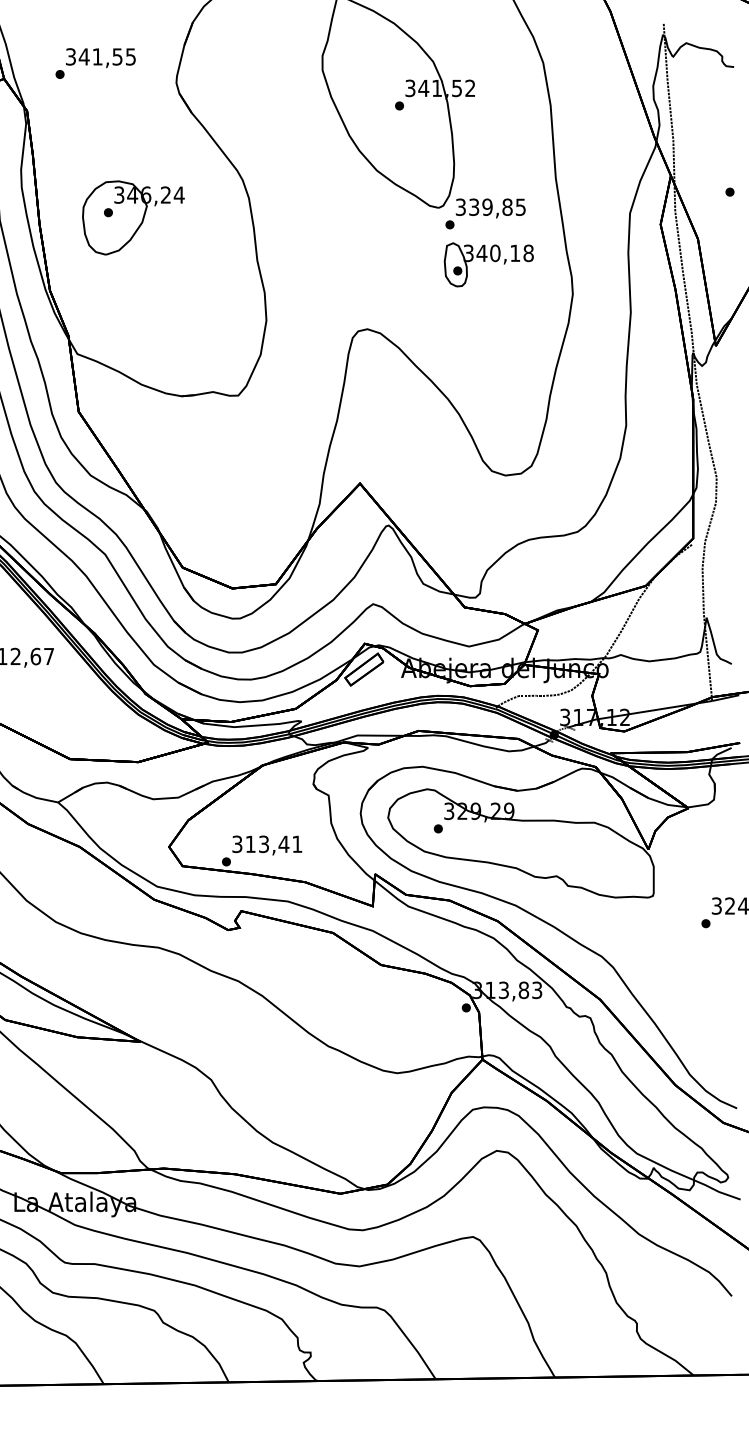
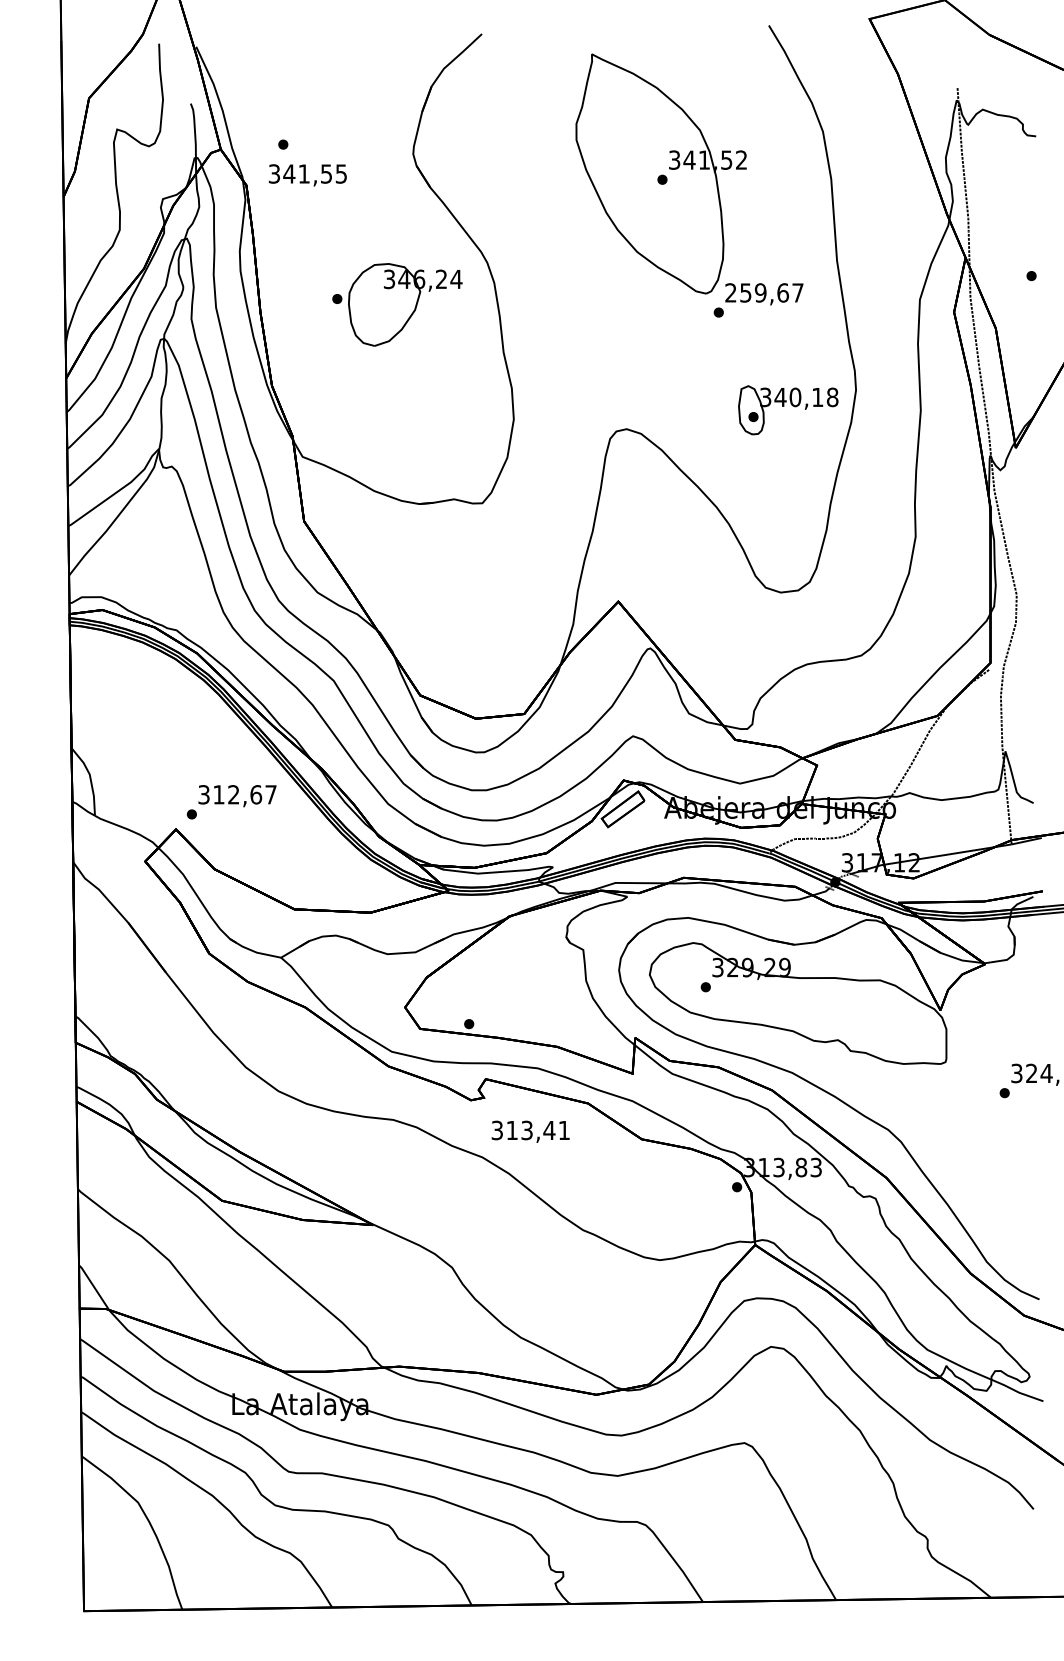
text: (100, 58) -> (307, 175), moved
text: (490, 206) -> (764, 292), 339,85 -> 259,67
part: (133, 217) -> (405, 304), moved
part: (489, 265) -> (788, 410), moved
text: (267, 845) -> (530, 1131), moved

